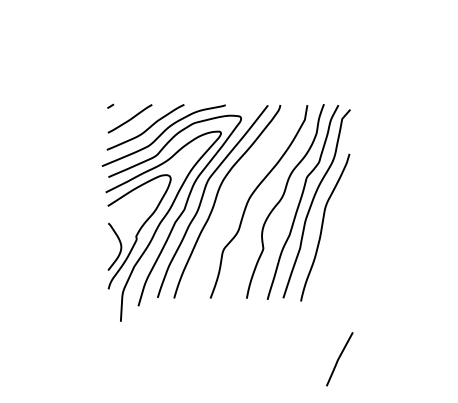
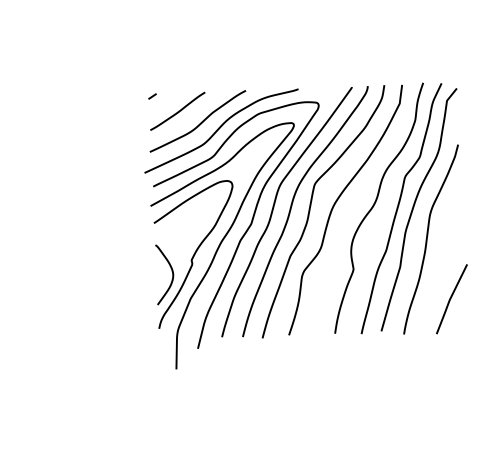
curve: (231, 202) -> (310, 212), added
curve: (339, 359) -> (451, 299), moved

